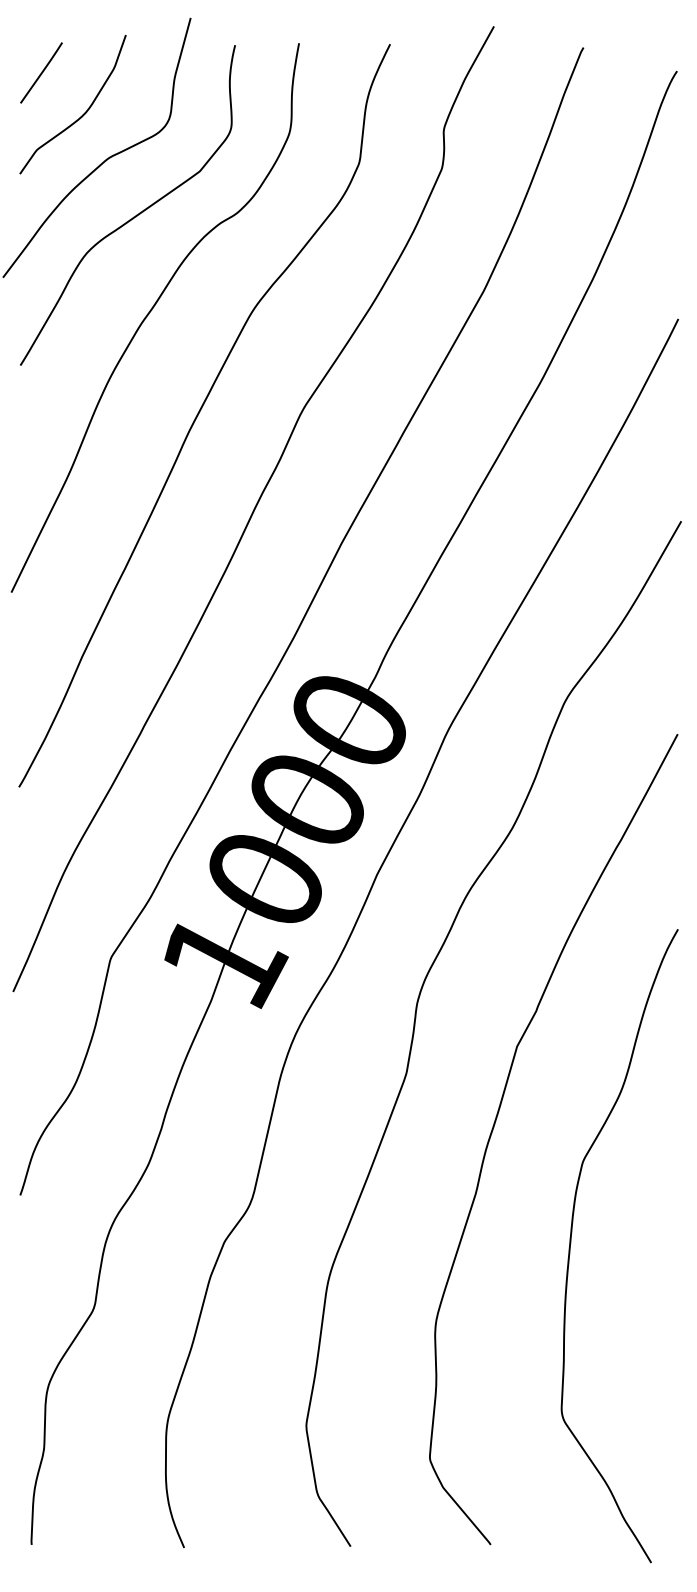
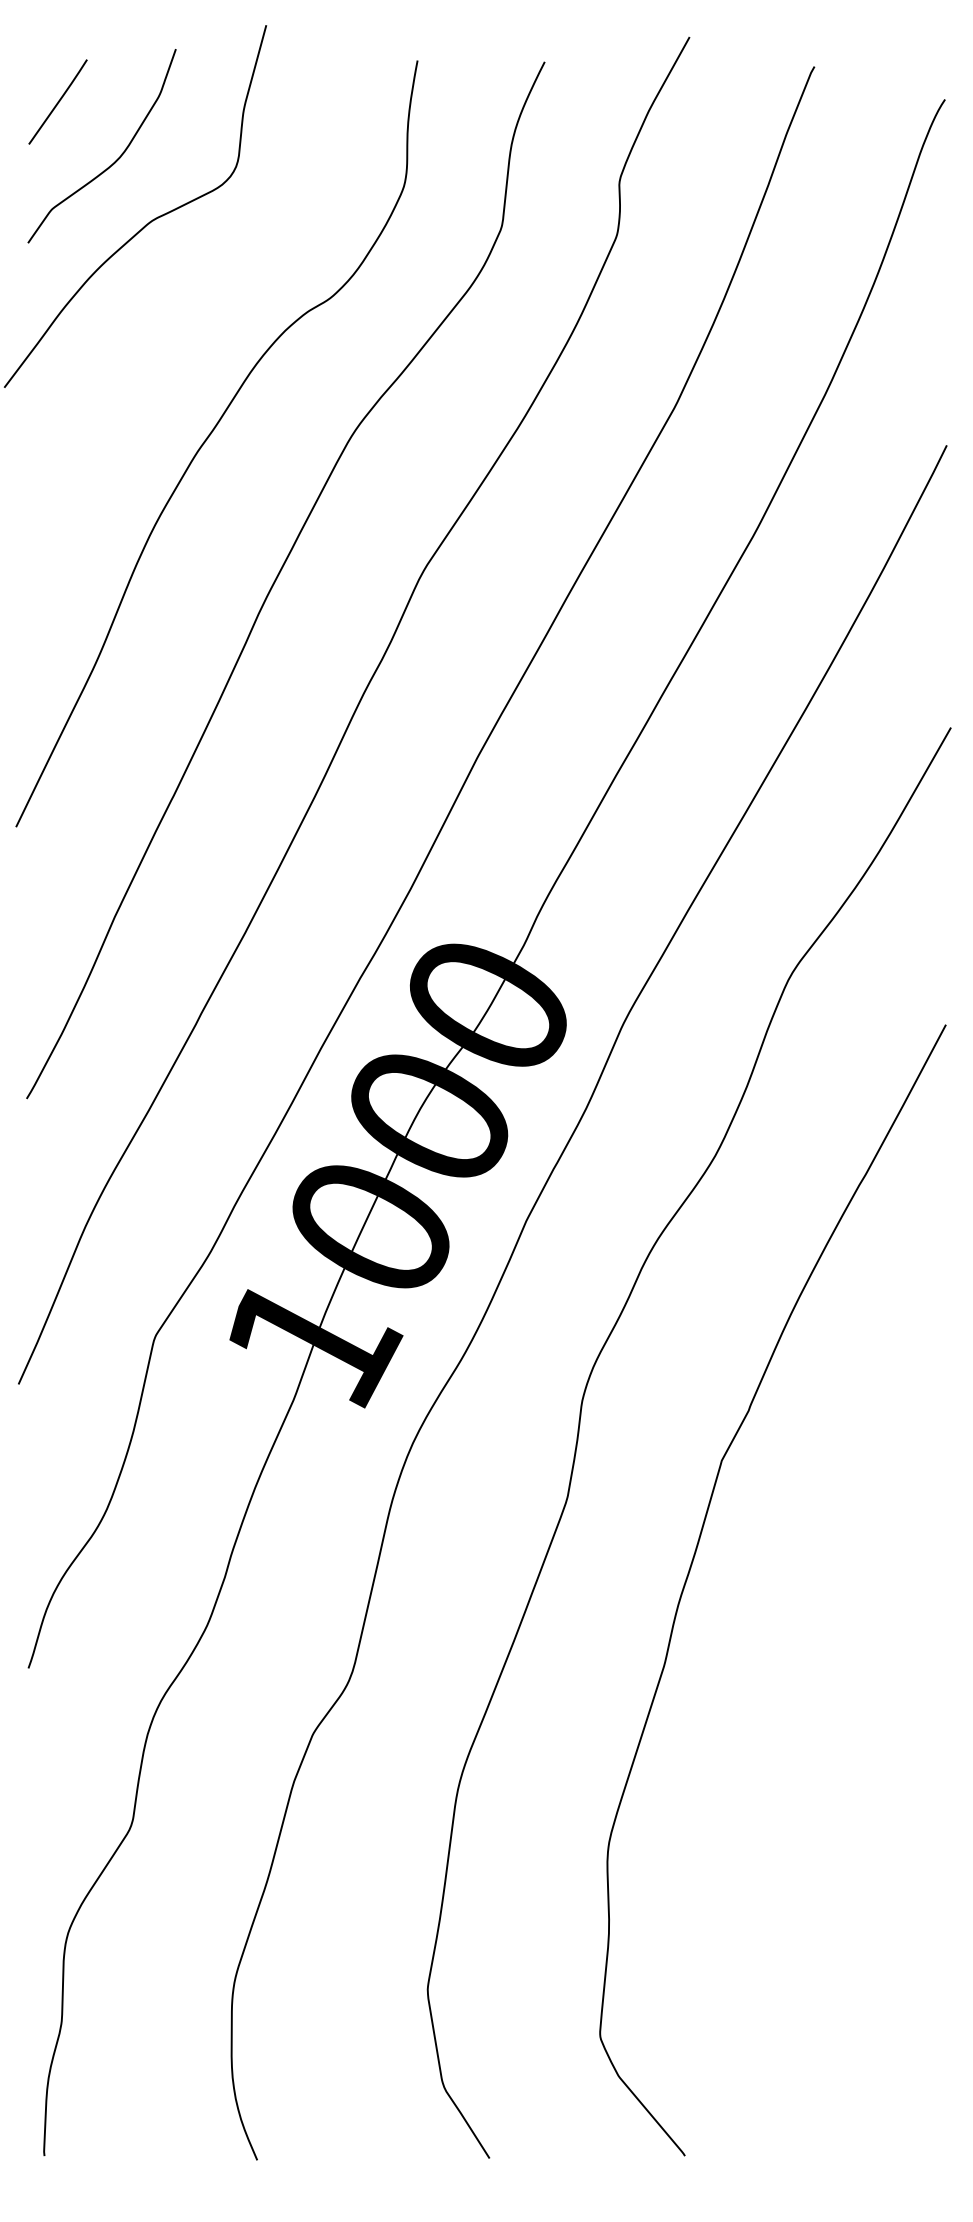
curve: (134, 215) -> (188, 301), removed
curve: (571, 1241) -> (797, 1732), removed

